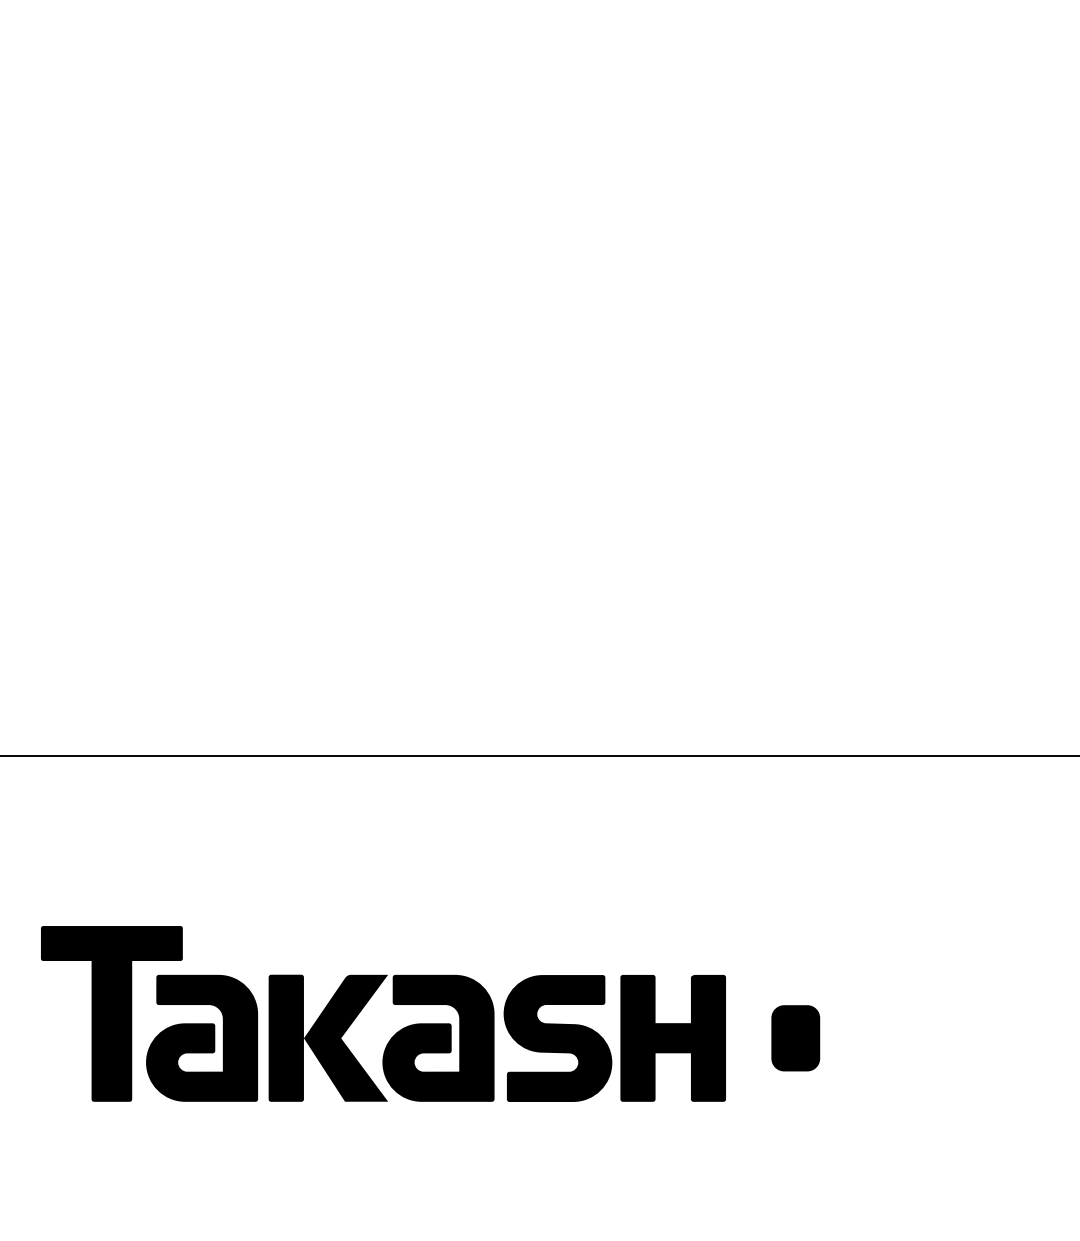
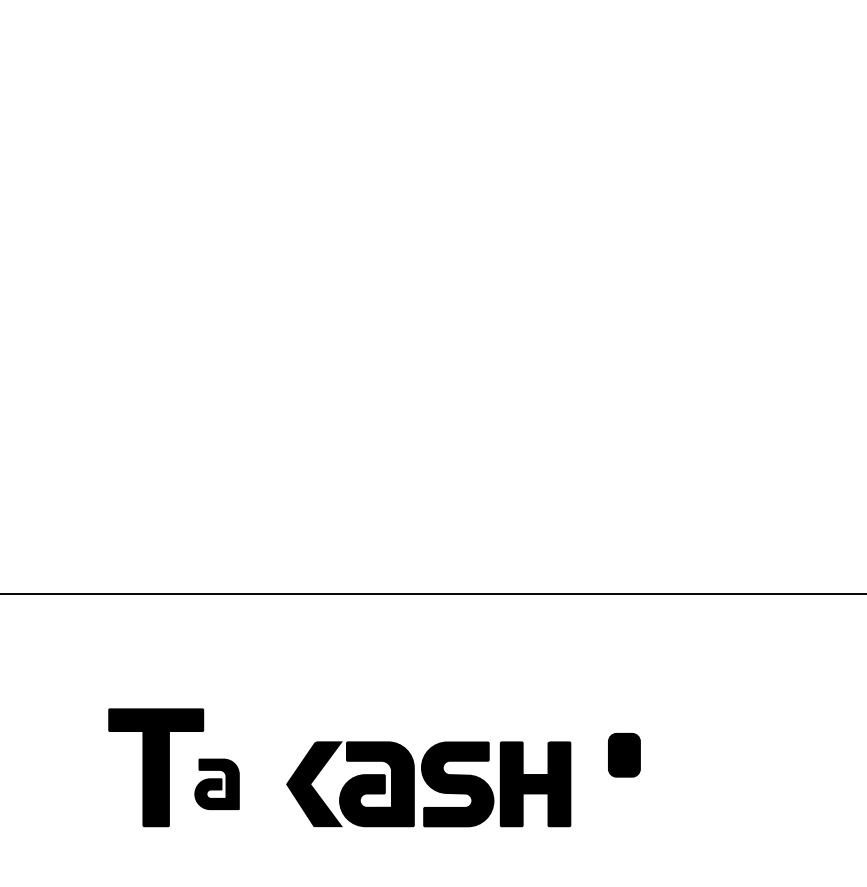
part: (201, 1038) -> (216, 784), size x0.6
fill: (286, 1038) -> (274, 784), removed
part: (795, 1038) -> (624, 755), moved

